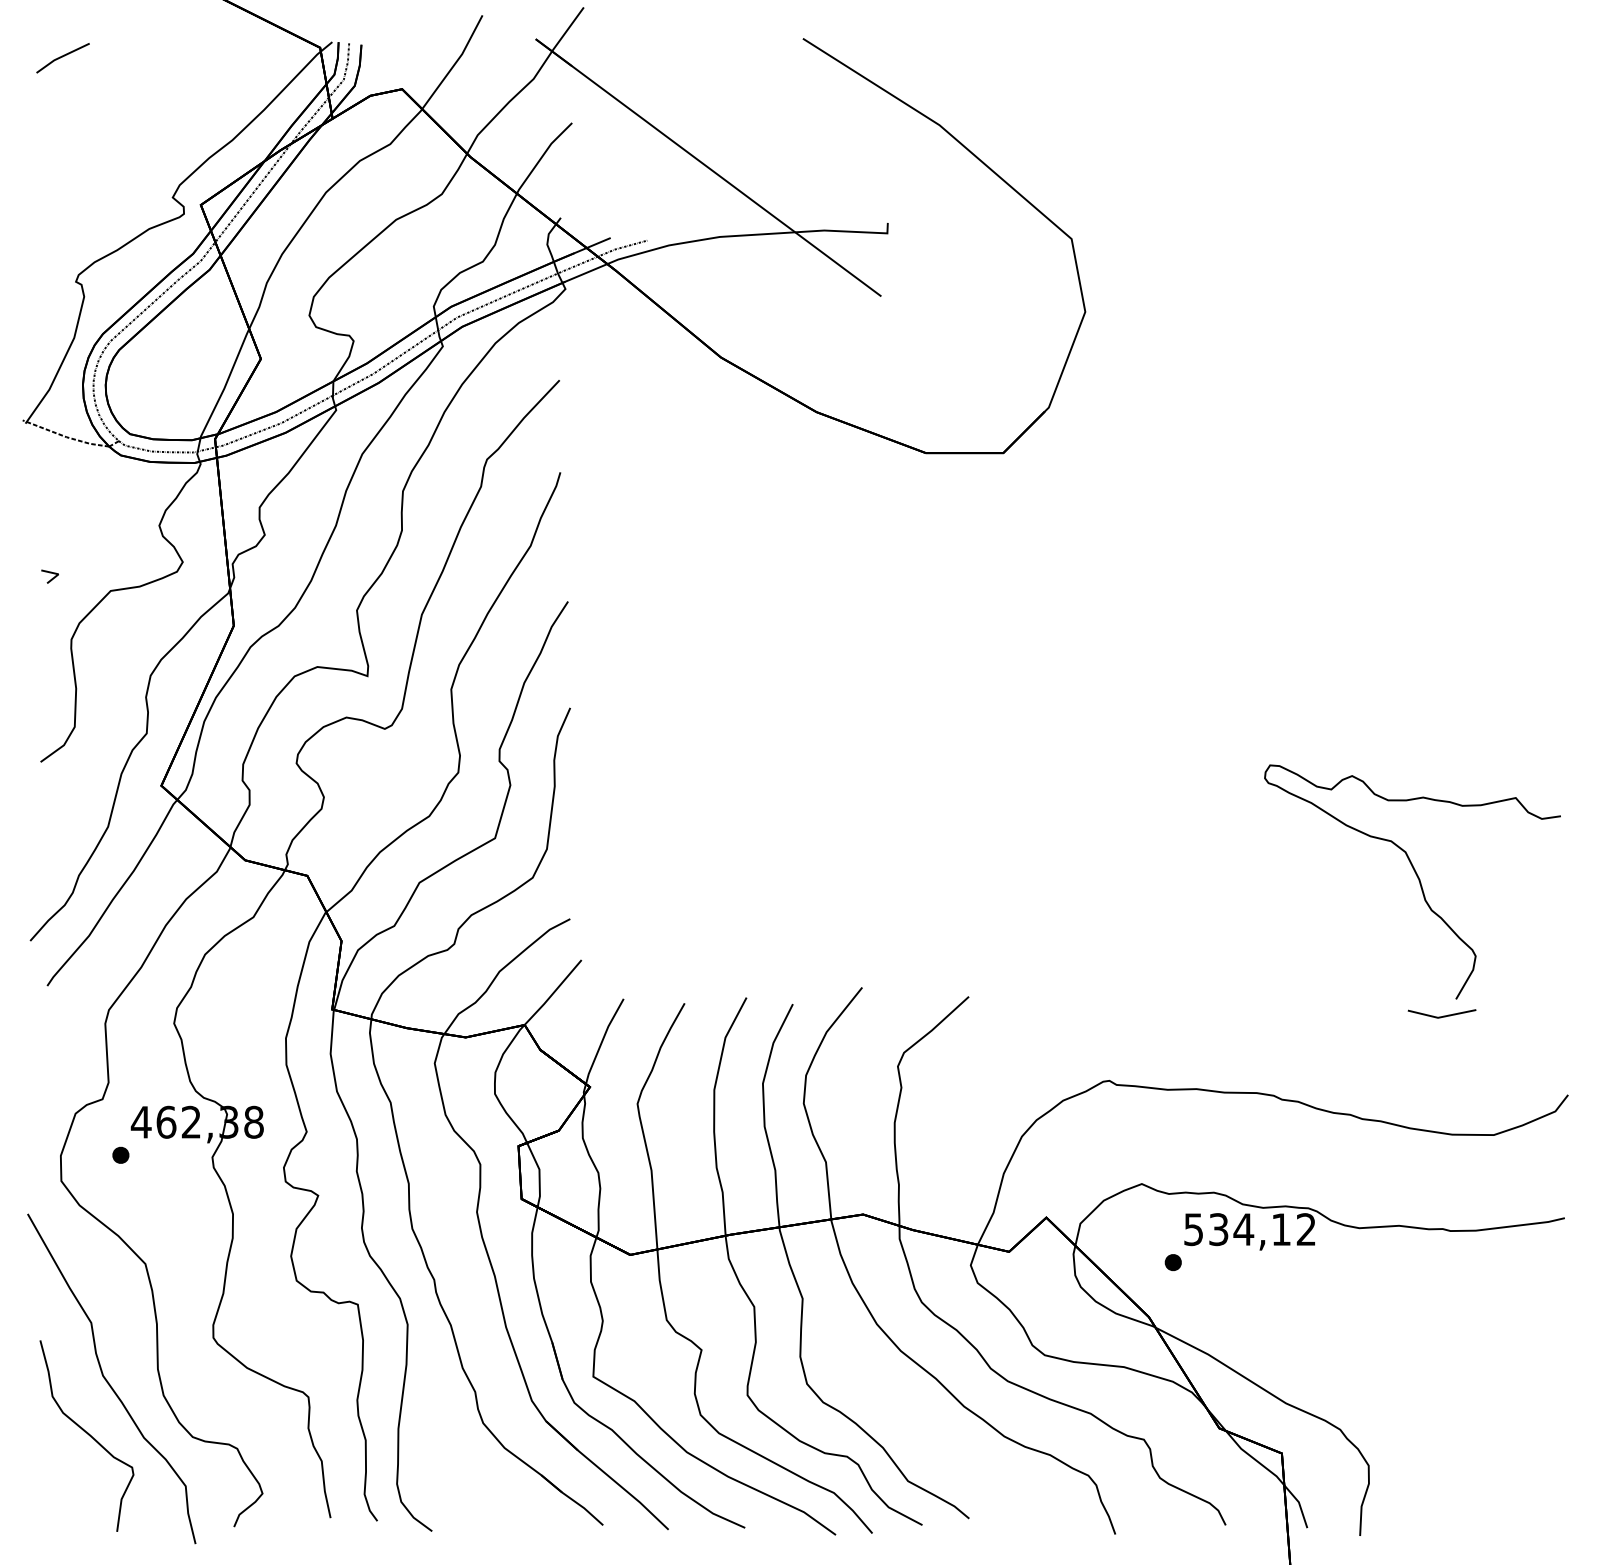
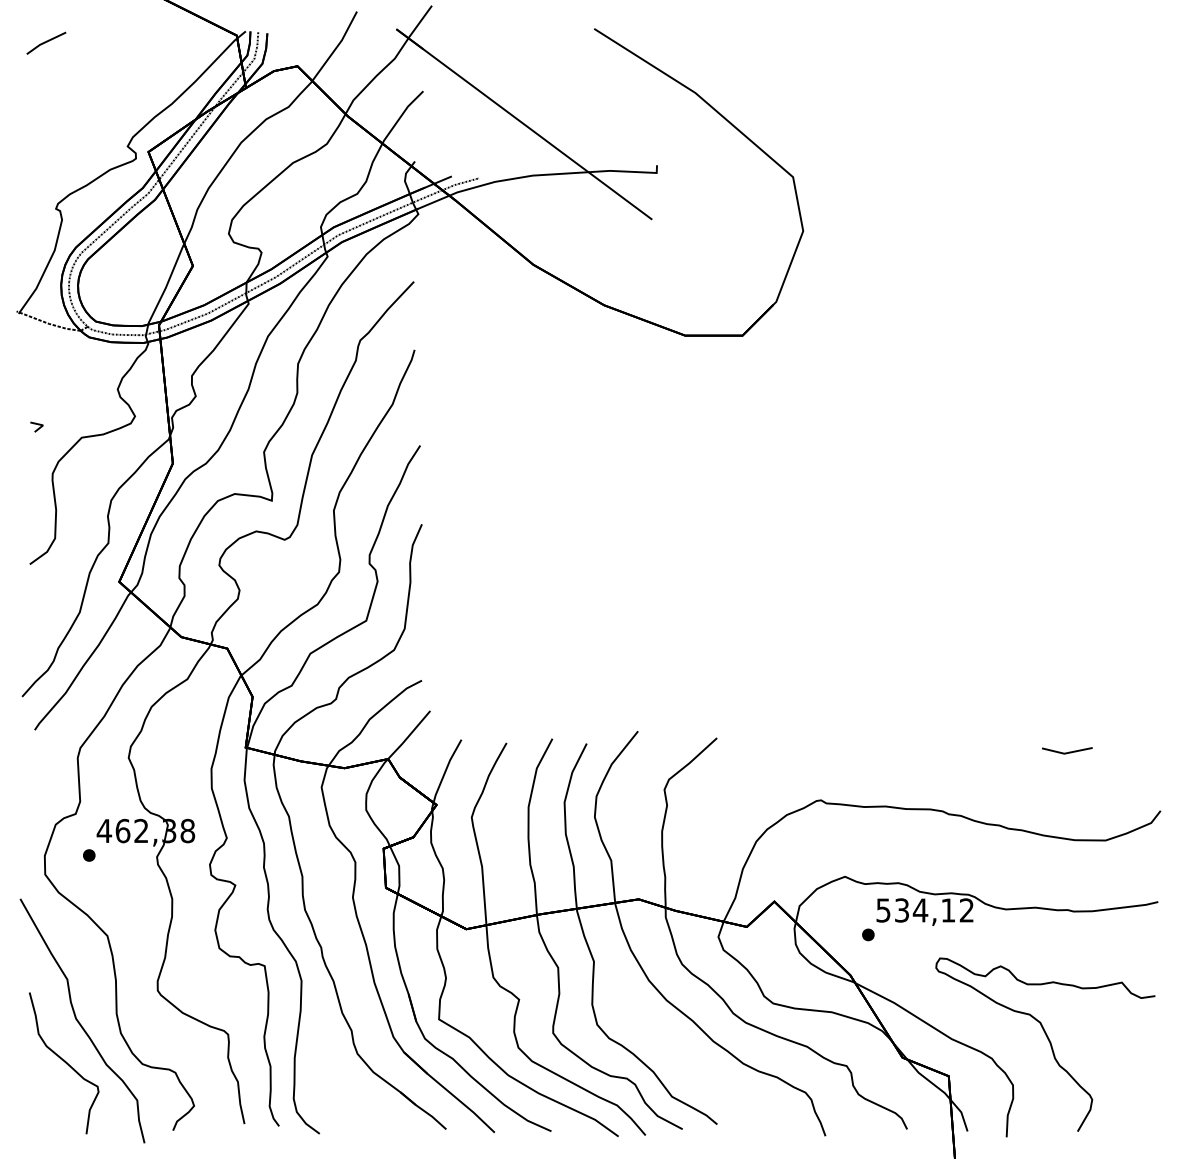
part: (1412, 881) -> (1045, 1044), moved

